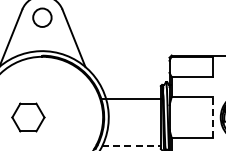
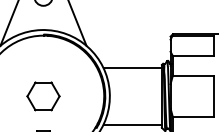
line: (131, 99) -> (132, 68), moved
part: (28, 117) -> (43, 96), moved
line: (212, 117) -> (213, 96), dashed -> solid
line: (132, 145) -> (133, 124), dashed -> solid

